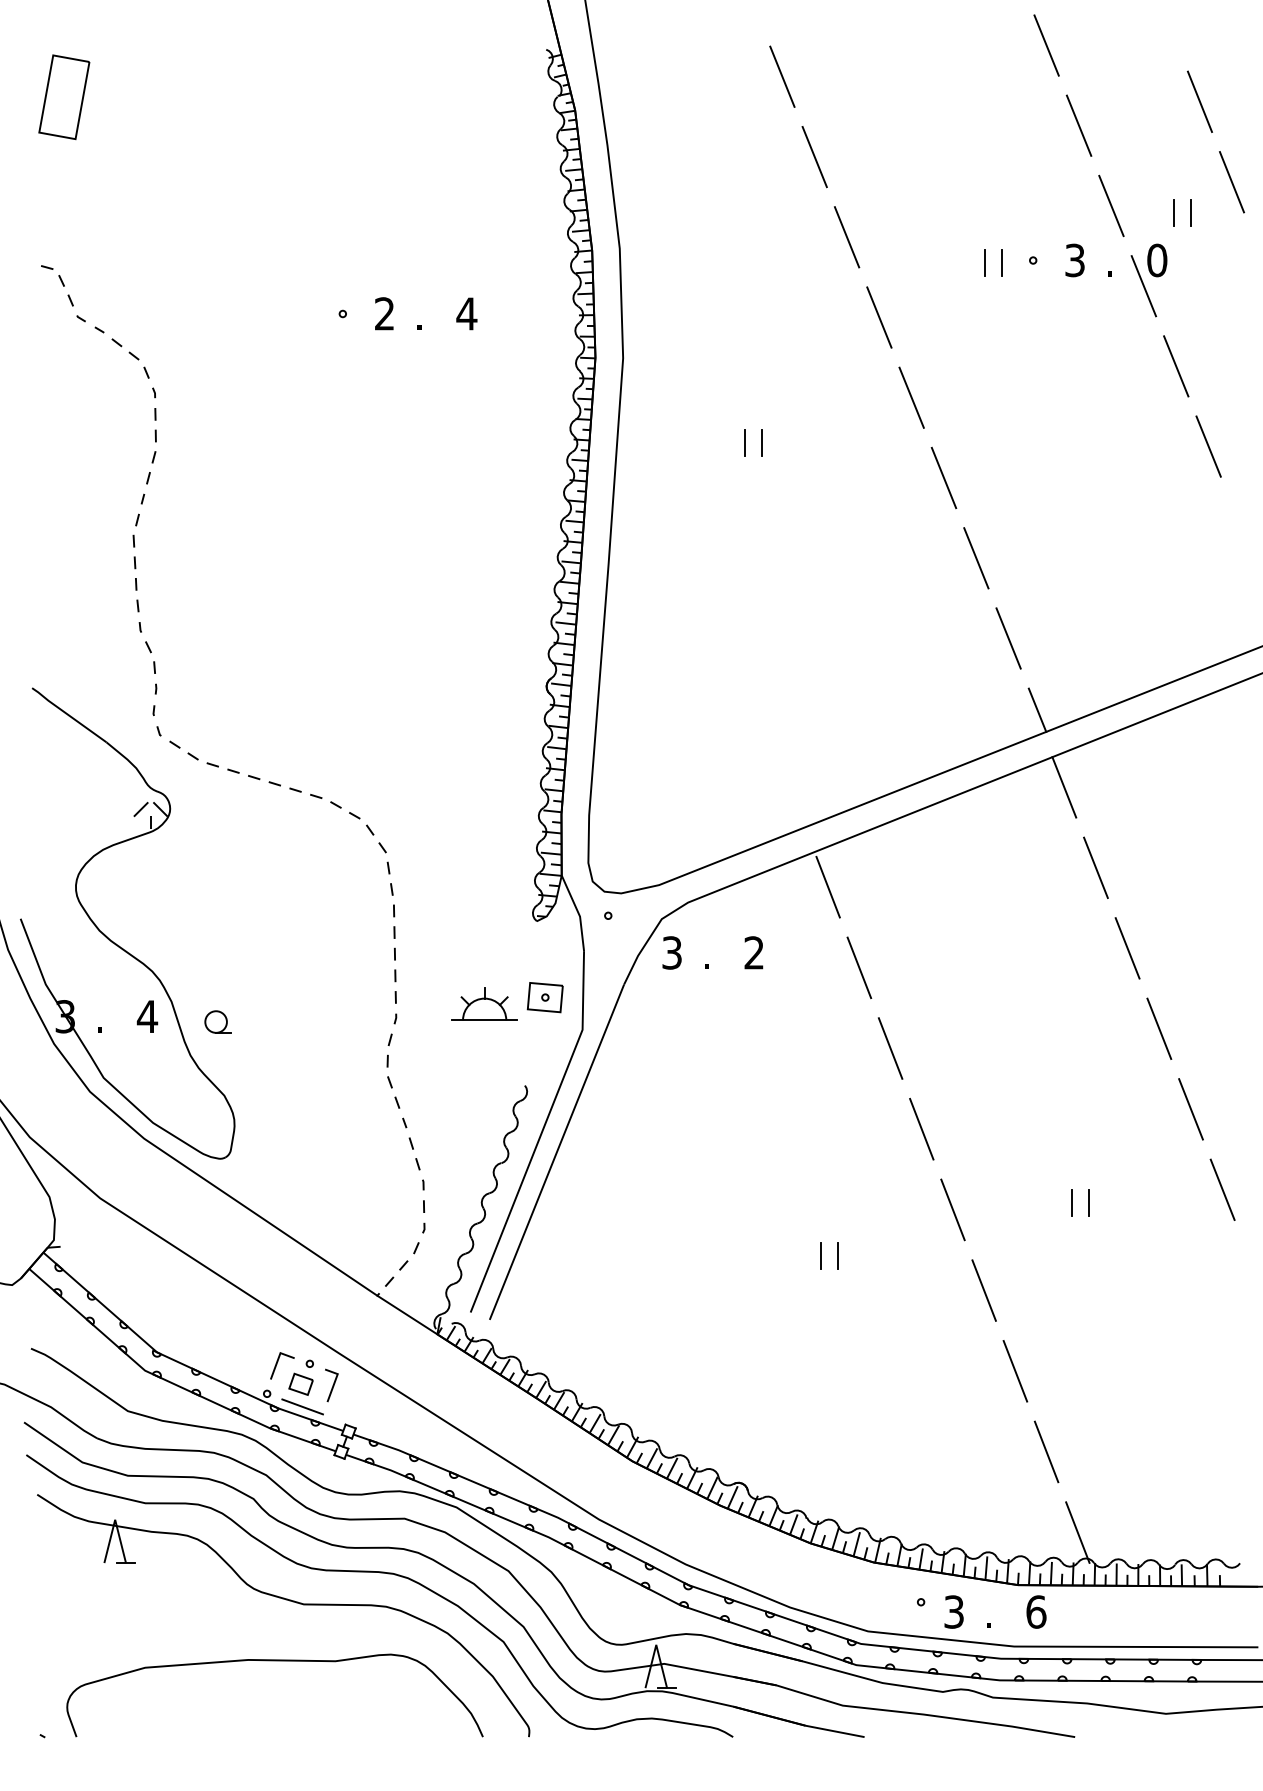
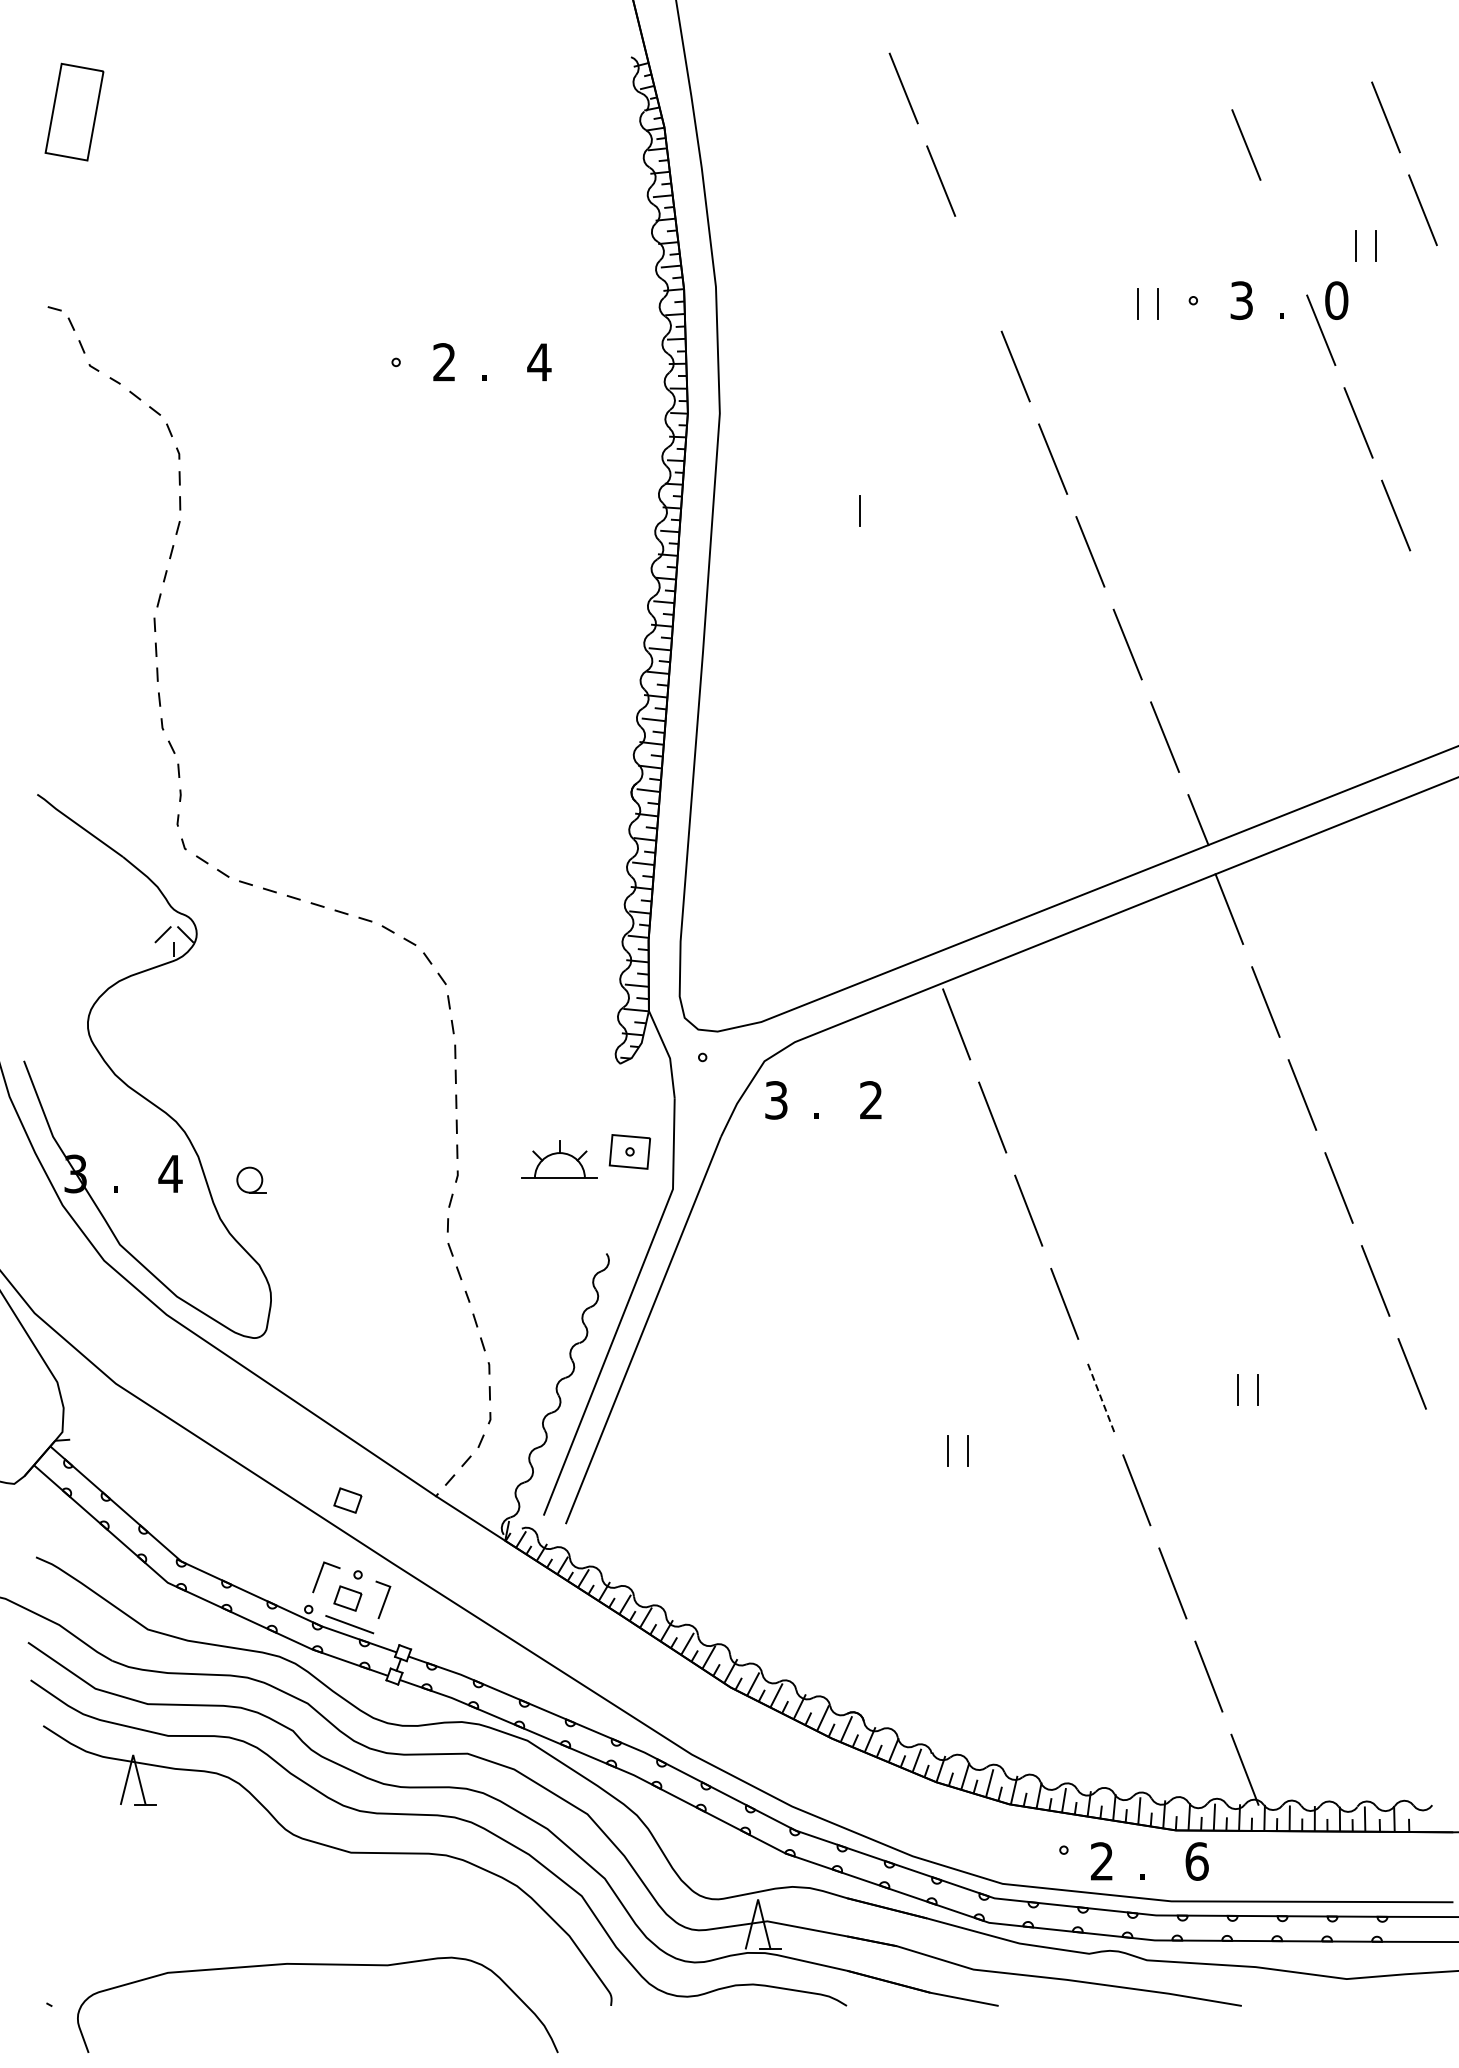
line: (1046, 45) -> (1208, 52), removed
line: (1111, 205) -> (1283, 237), removed
line: (847, 236) -> (978, 273), removed
line: (762, 443) -> (880, 511), removed
line: (952, 1209) -> (1100, 1396), solid -> dashed
part: (300, 1299) -> (347, 1500), added
text: (954, 1612) -> (1102, 1861), 3 -> 2
curve: (274, 1661) -> (317, 1965), moved

